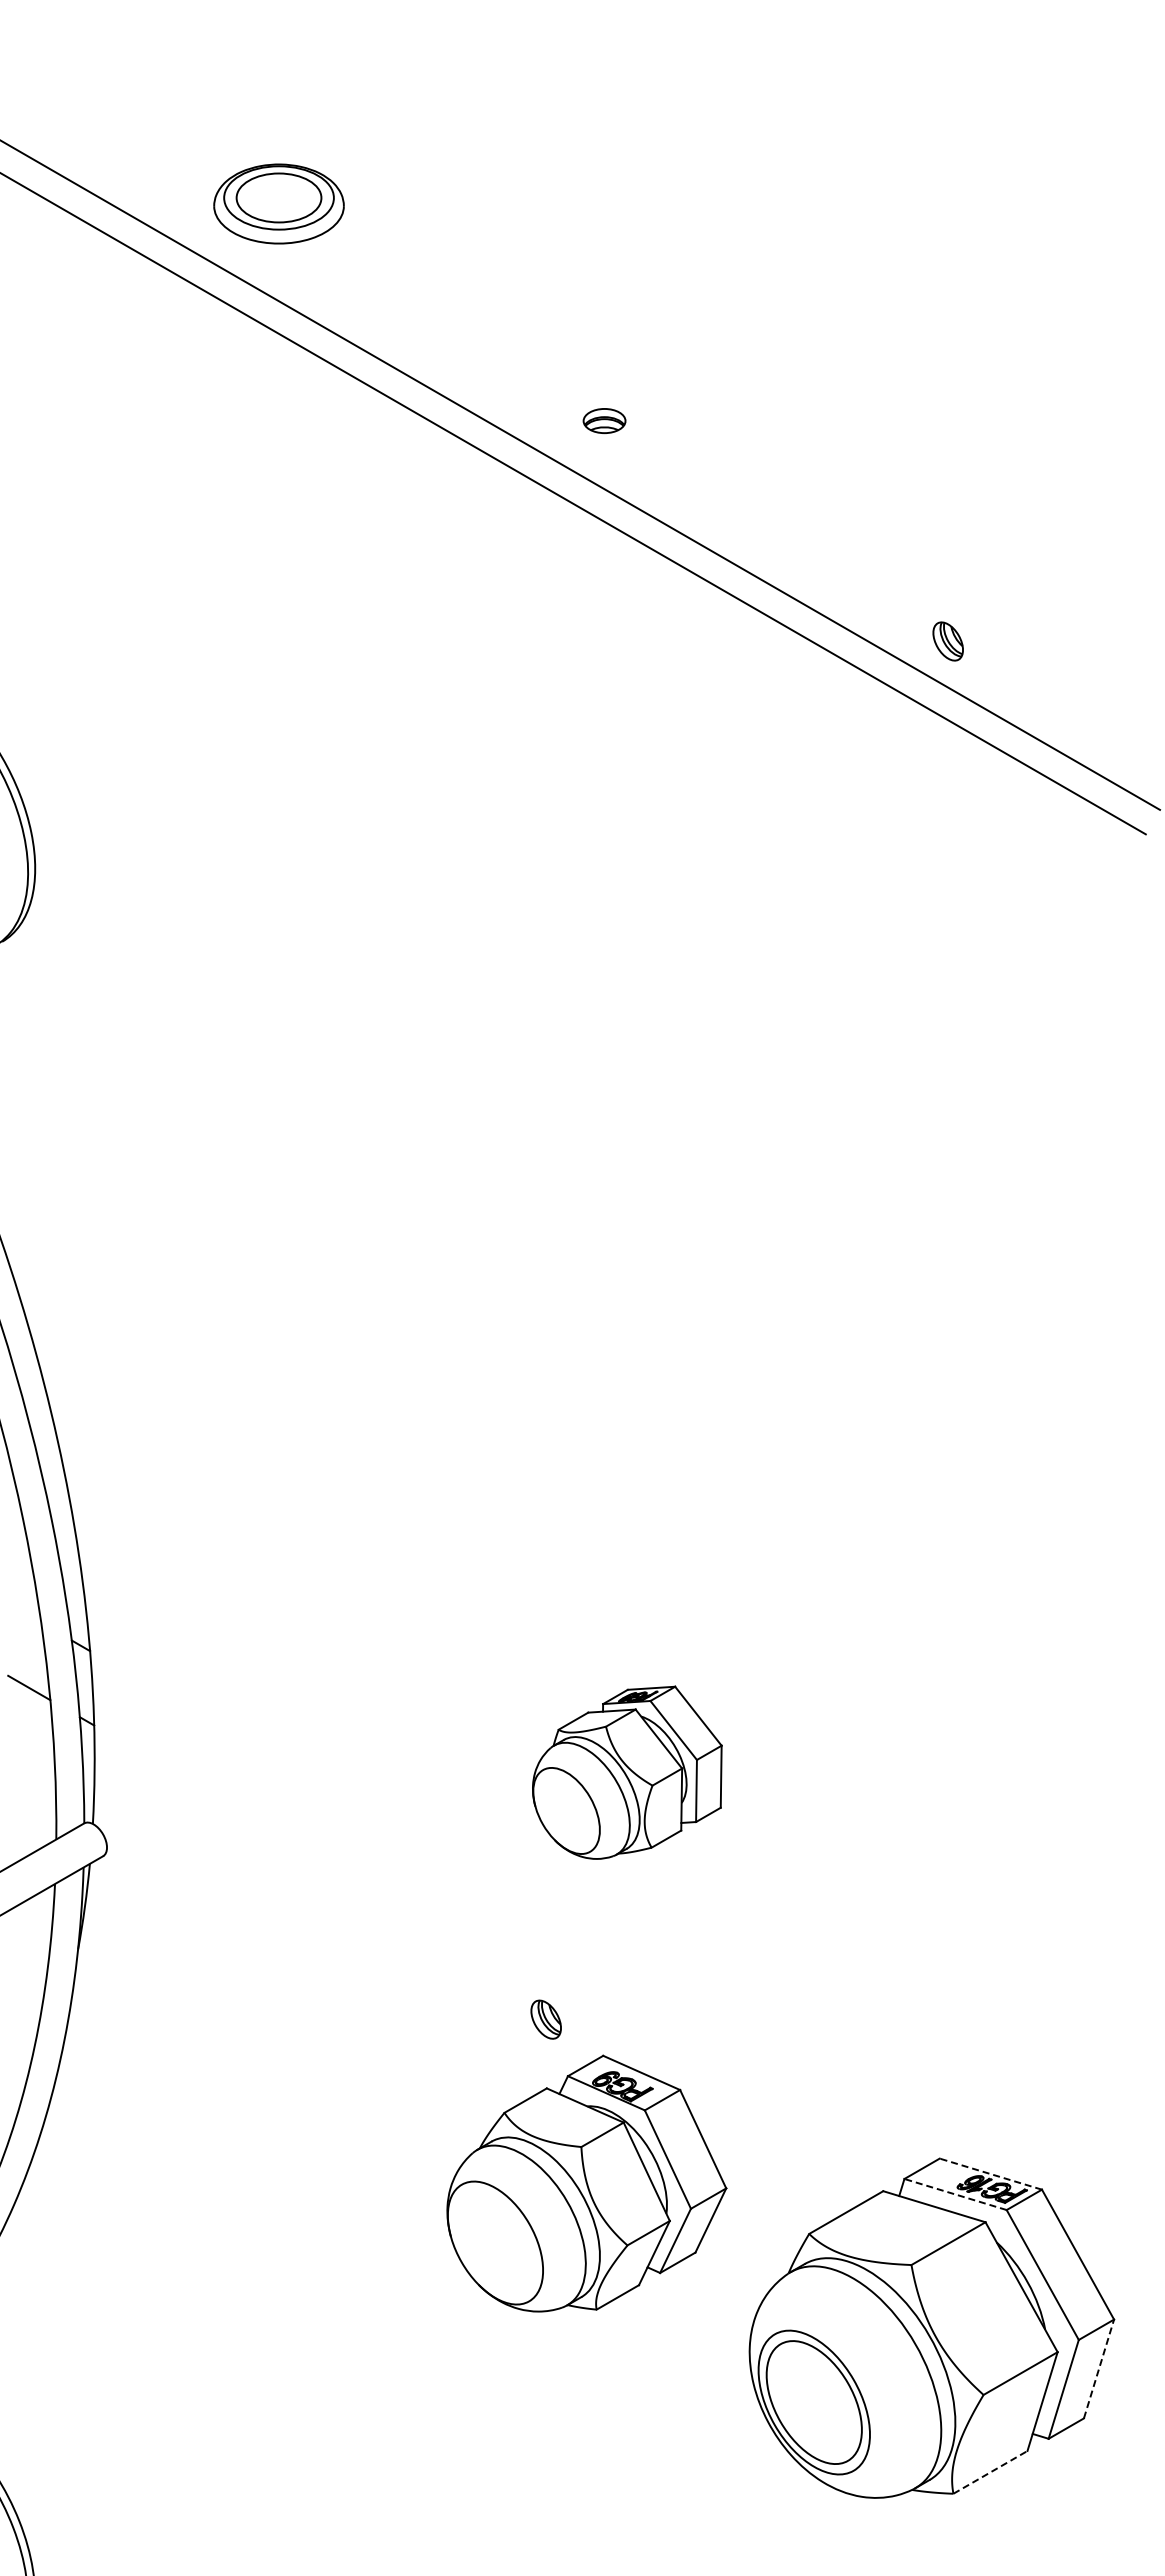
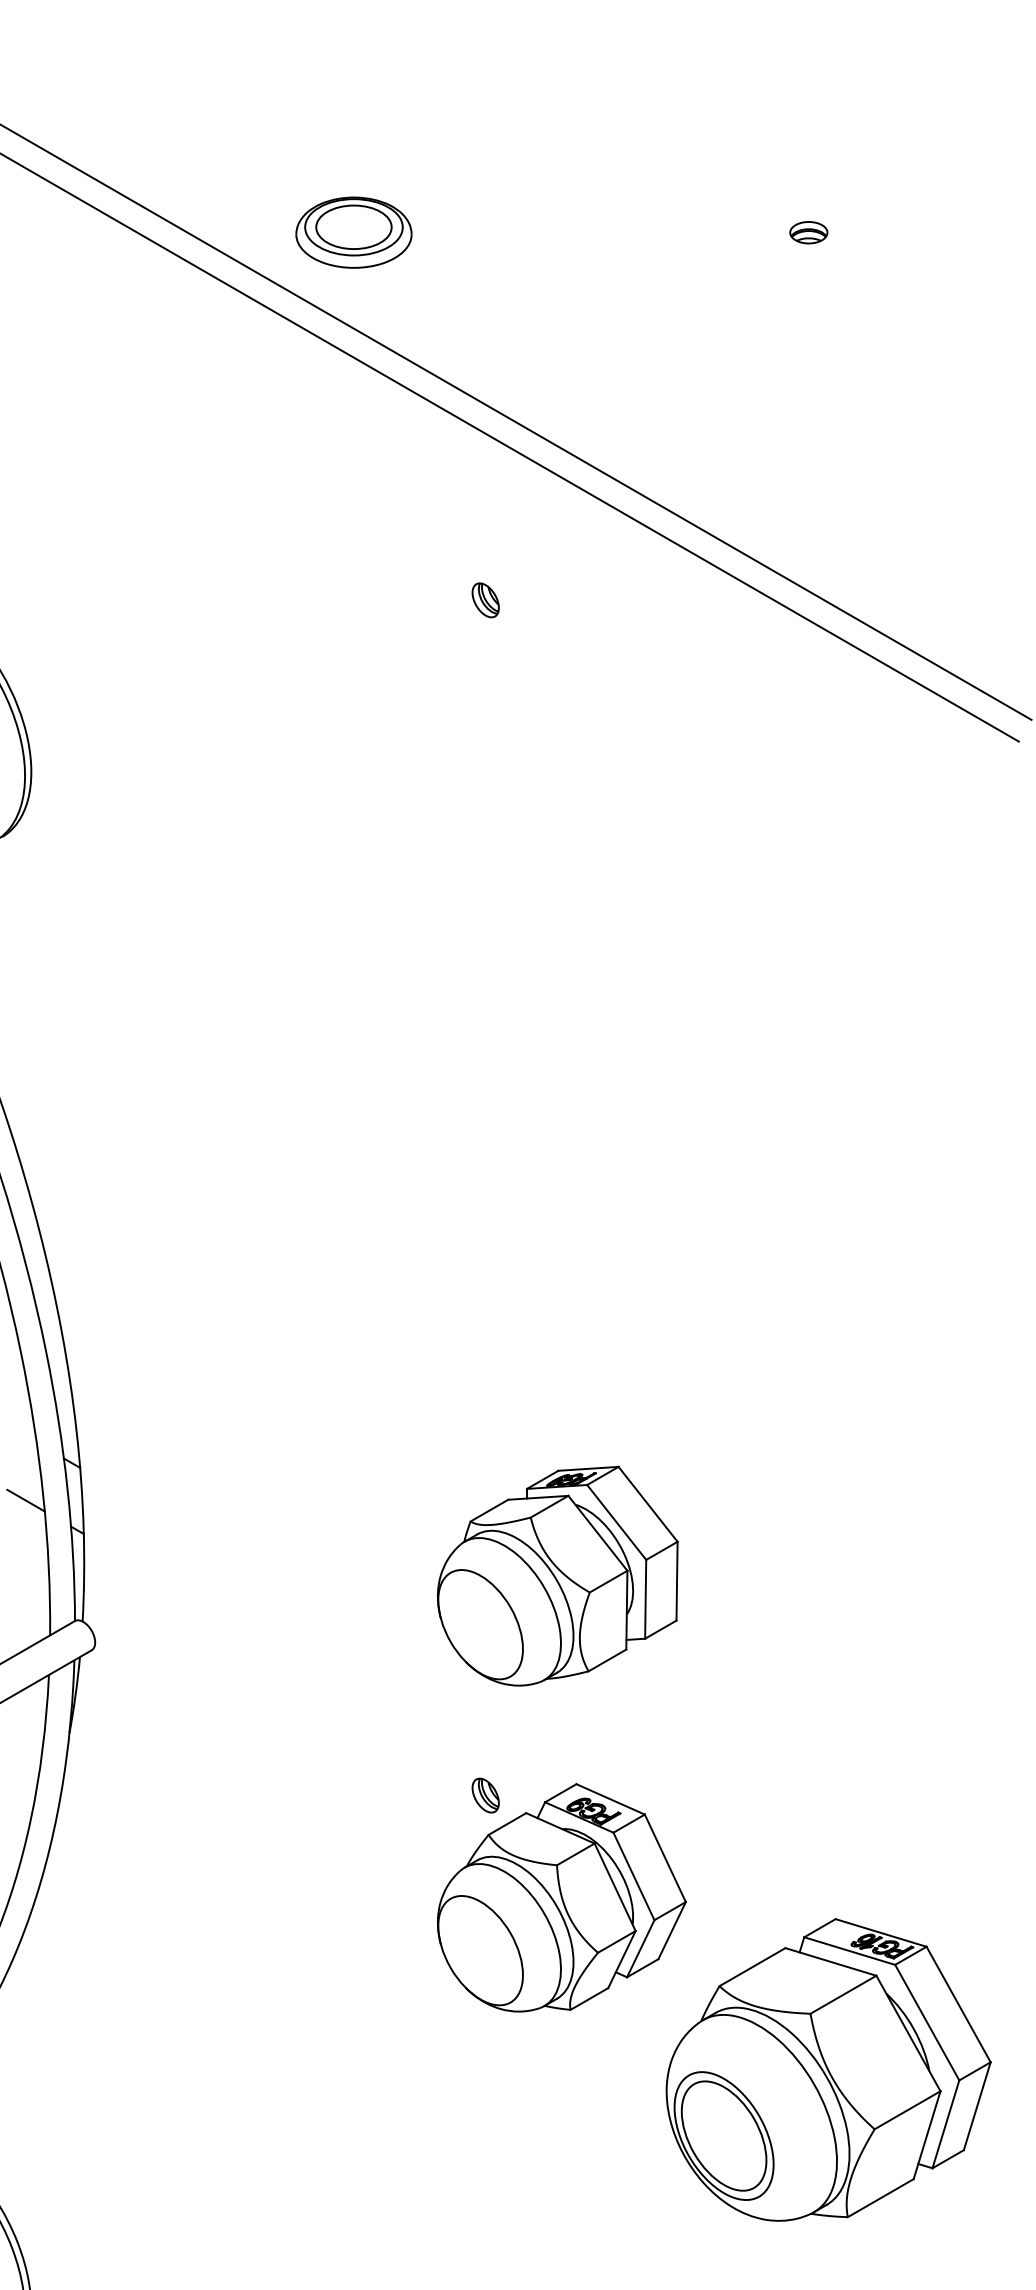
part: (278, 203) -> (353, 232), moved
part: (604, 420) -> (808, 232), moved
part: (947, 641) -> (485, 600), moved
part: (627, 1772) -> (558, 1575), size x1.43
line: (990, 2174) -> (880, 1933), dashed -> solid
part: (586, 2183) -> (561, 1897), moved
line: (955, 2194) -> (849, 1951), dashed -> solid
line: (1099, 2369) -> (977, 2106), dashed -> solid
line: (990, 2472) -> (880, 2198), dashed -> solid

